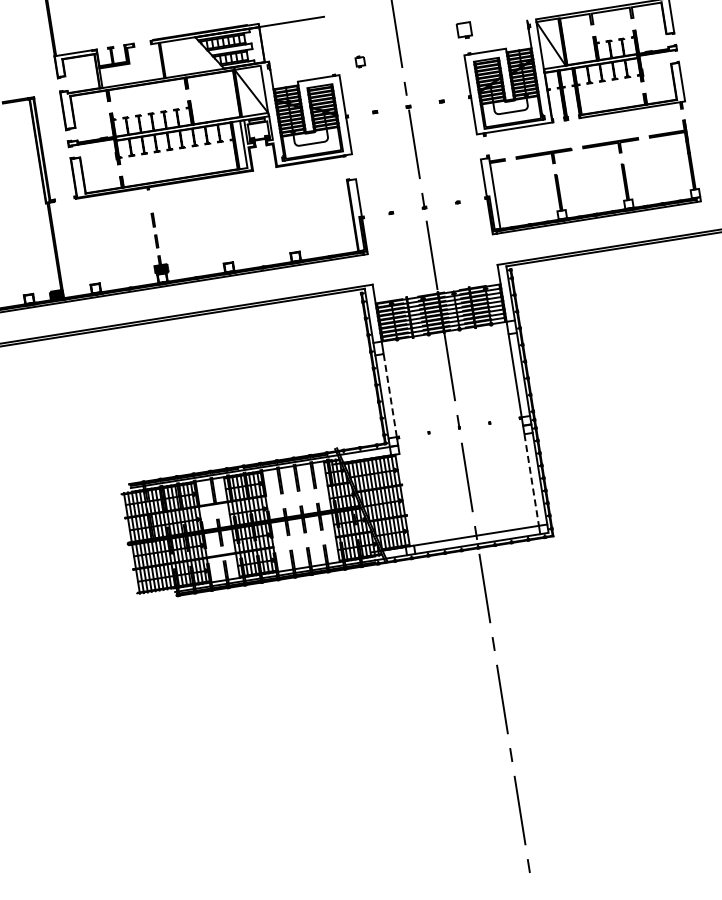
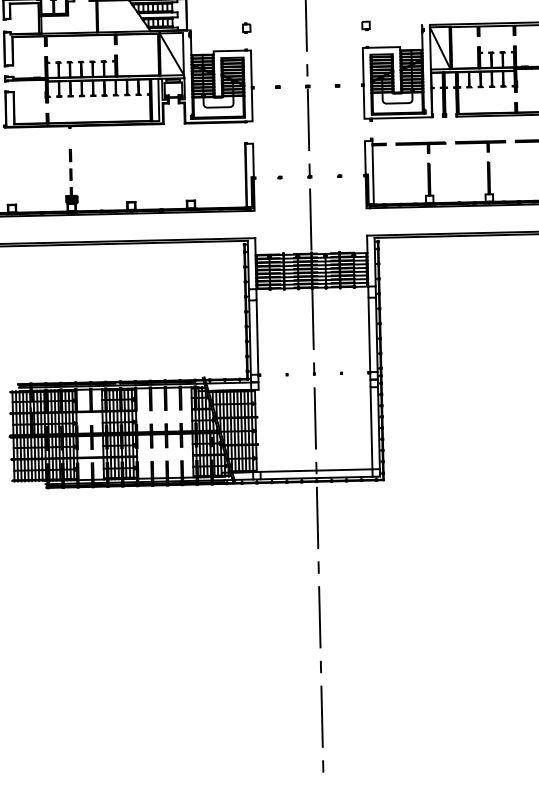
part: (464, 29) -> (365, 25), size x0.62
part: (360, 61) -> (246, 27), moved
line: (390, 396) -> (257, 338), dashed -> solid
line: (531, 480) -> (371, 428), dashed -> solid

